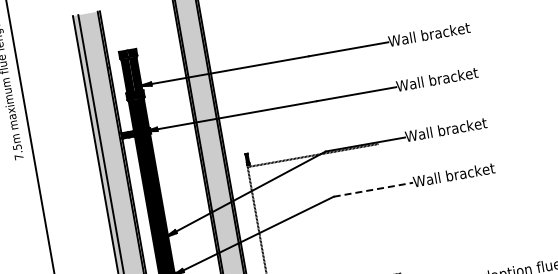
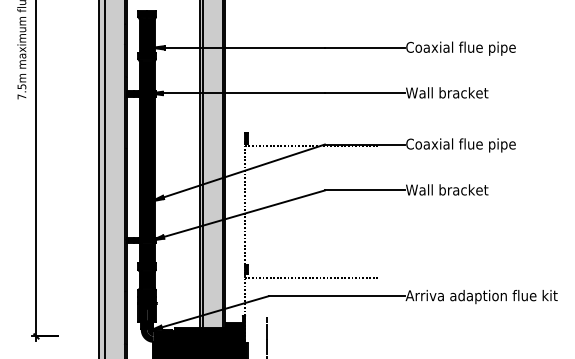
text: (442, 33) -> (460, 48), Wall bracket -> Coaxial flue pipe
text: (459, 128) -> (460, 145), Wall bracket -> Coaxial flue pipe
line: (373, 189) -> (365, 190), dashed -> solid

